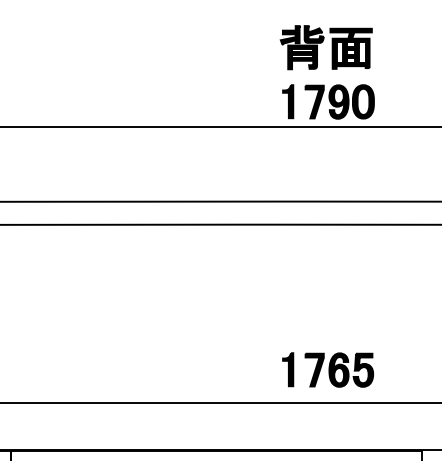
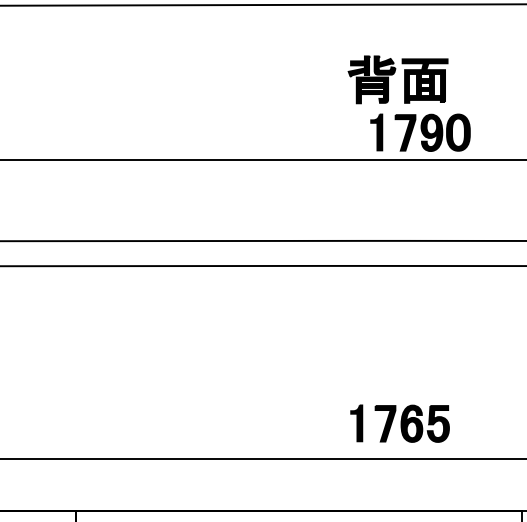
part: (325, 47) -> (397, 79), moved
part: (327, 369) -> (399, 423), moved

